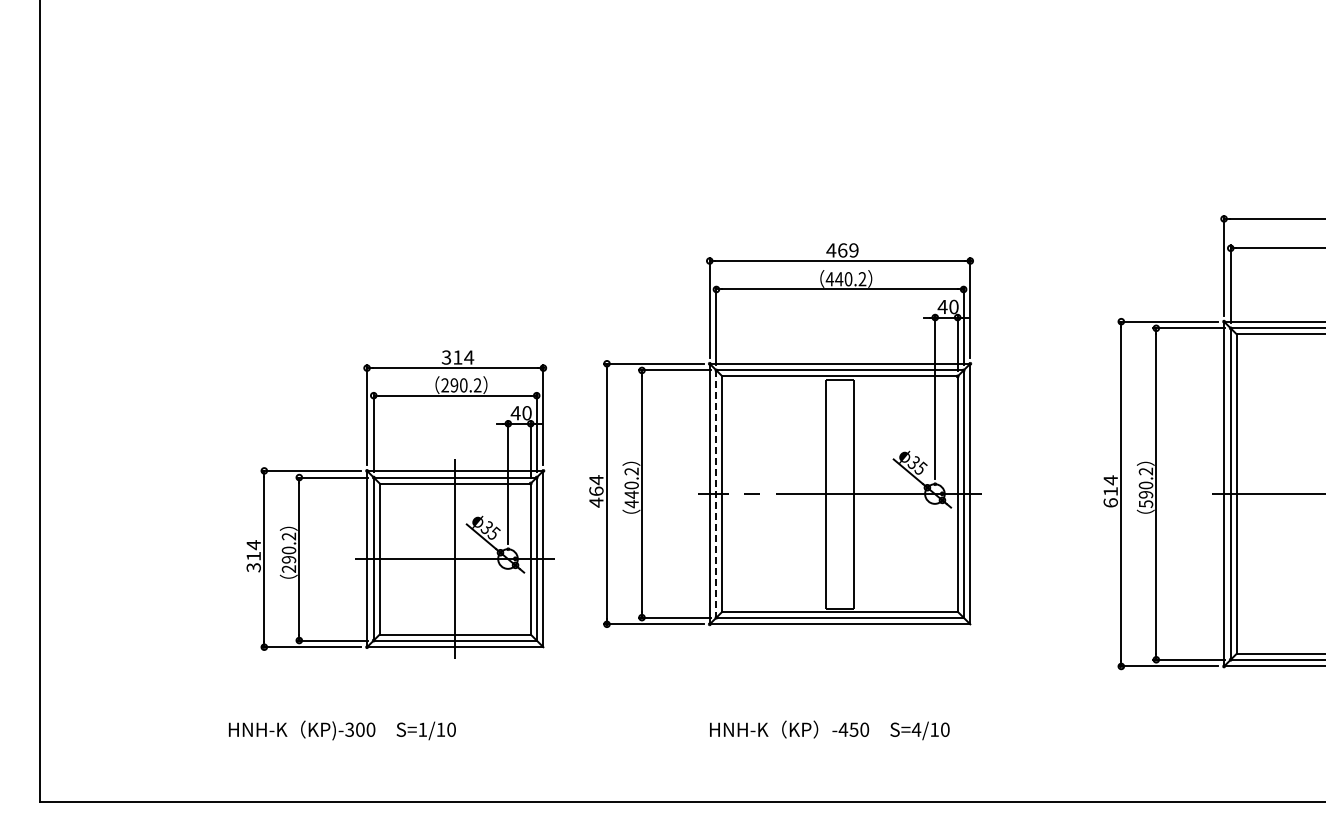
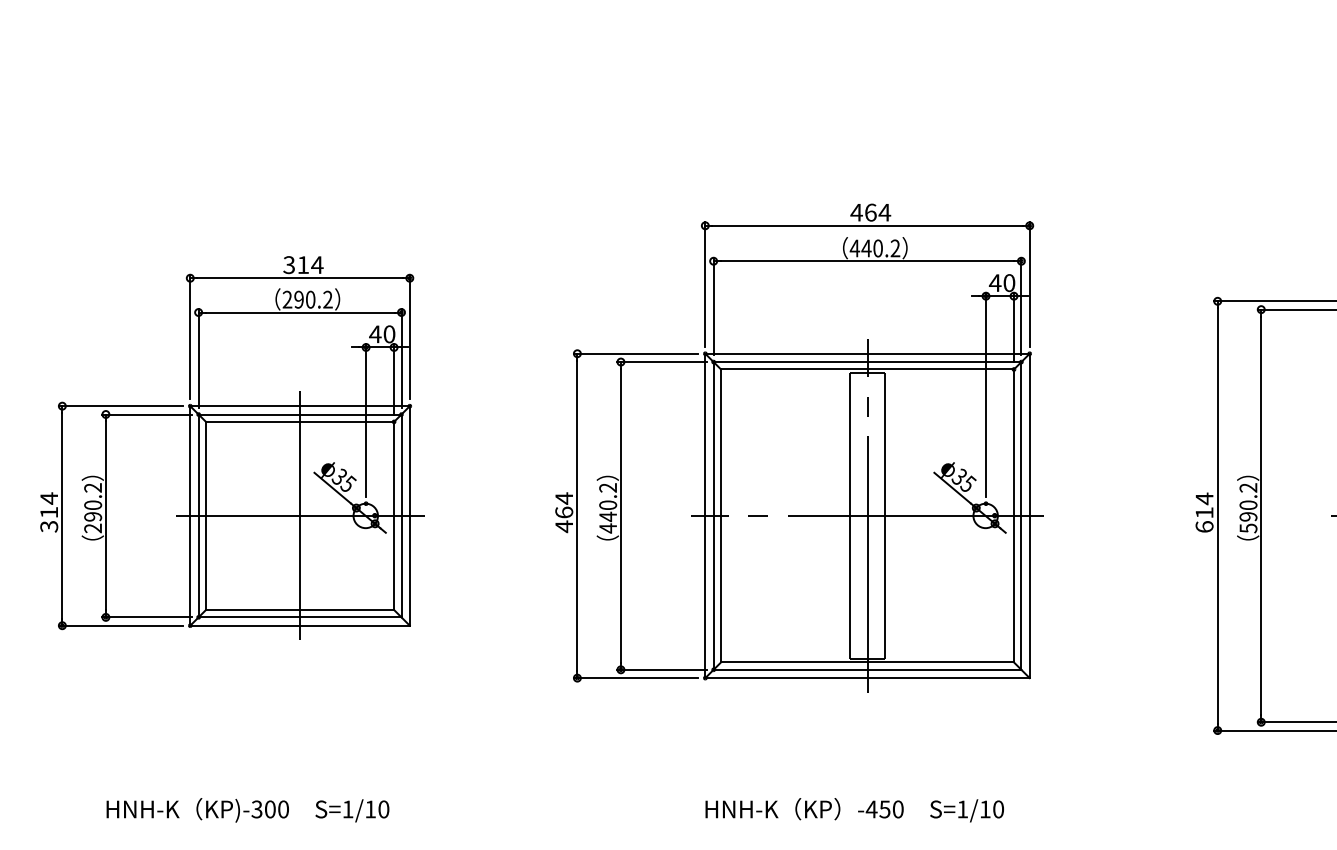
text: (853, 250) -> (884, 212), 469 -> 464
line: (840, 493) -> (868, 515), added
line: (716, 494) -> (713, 516), dashed -> solid
part: (400, 504) -> (231, 448), moved
text: (916, 729) -> (962, 809), S=4/10 -> S=1/10

